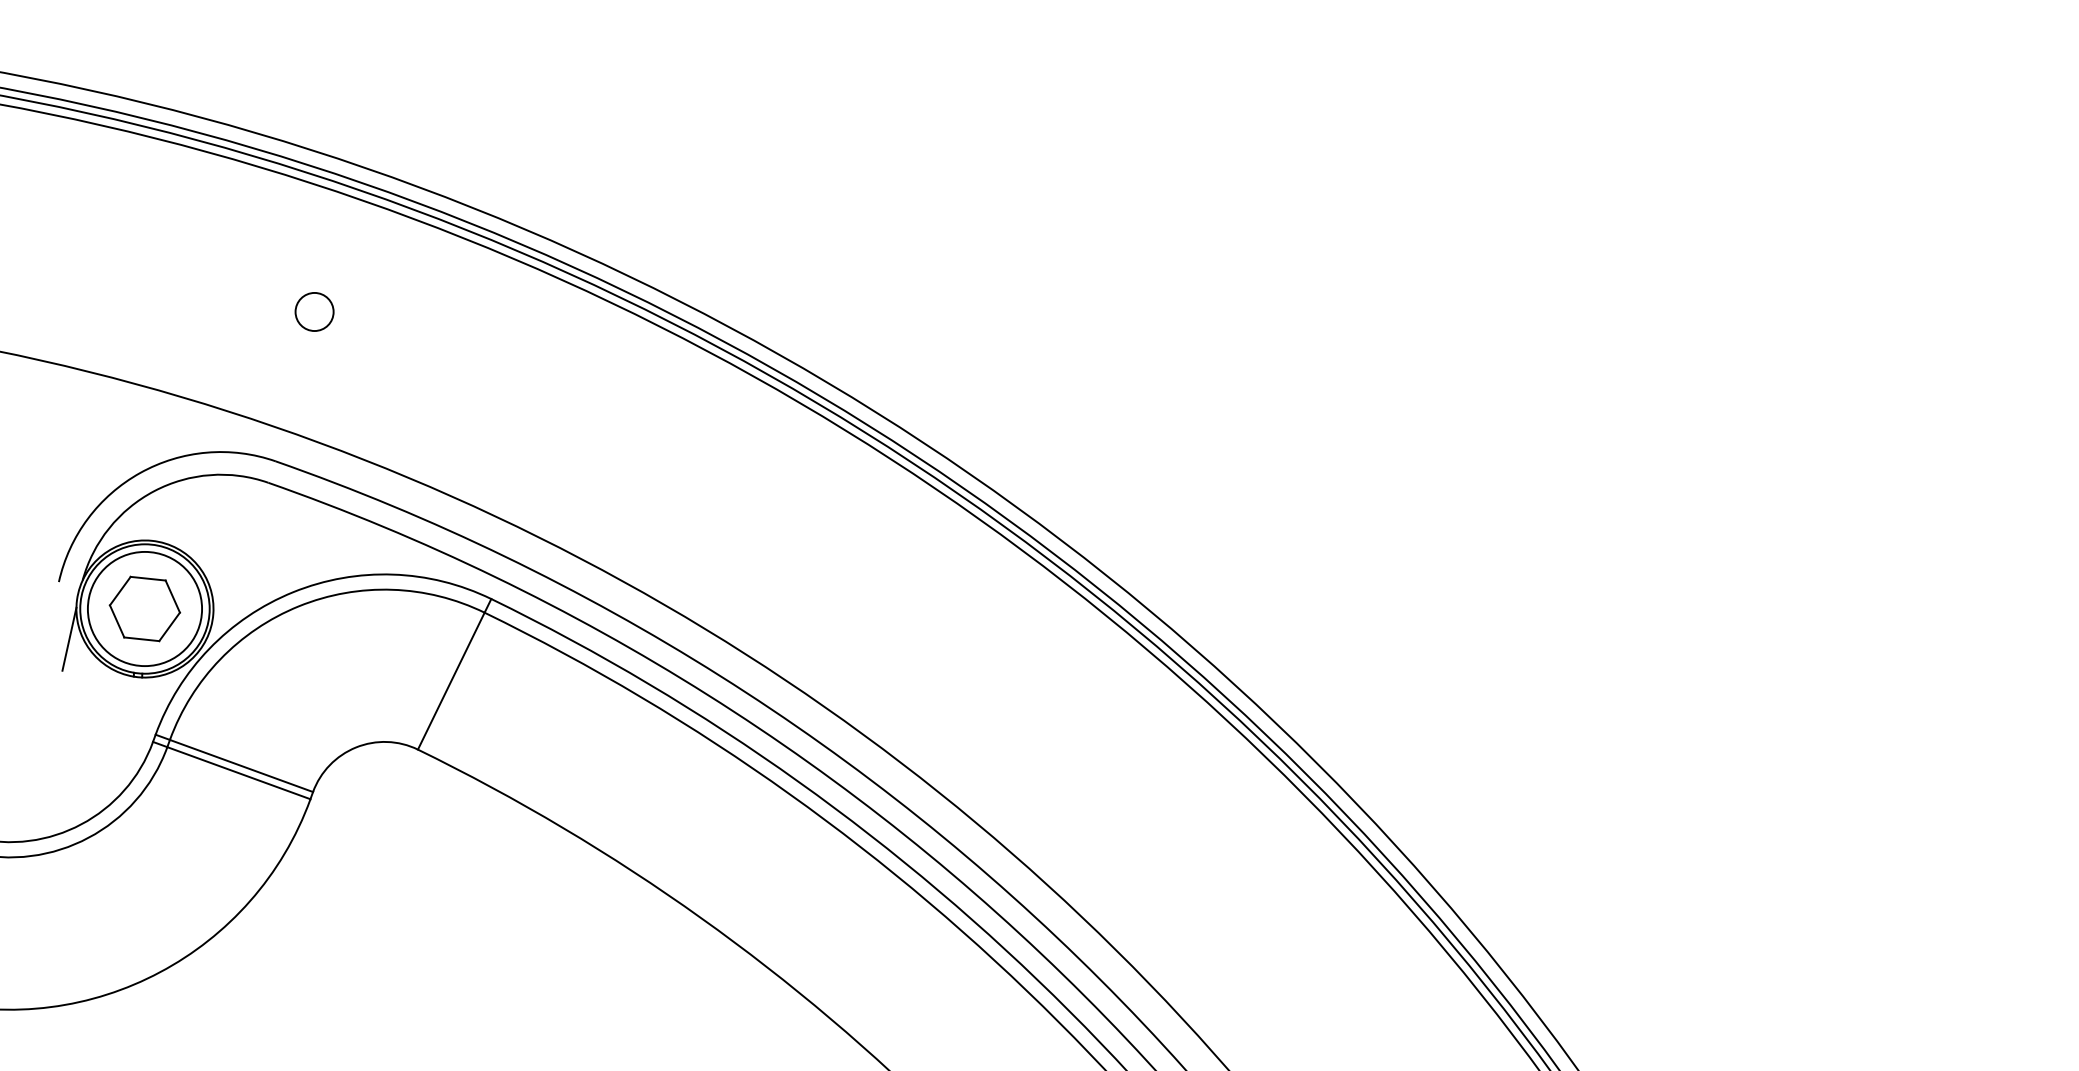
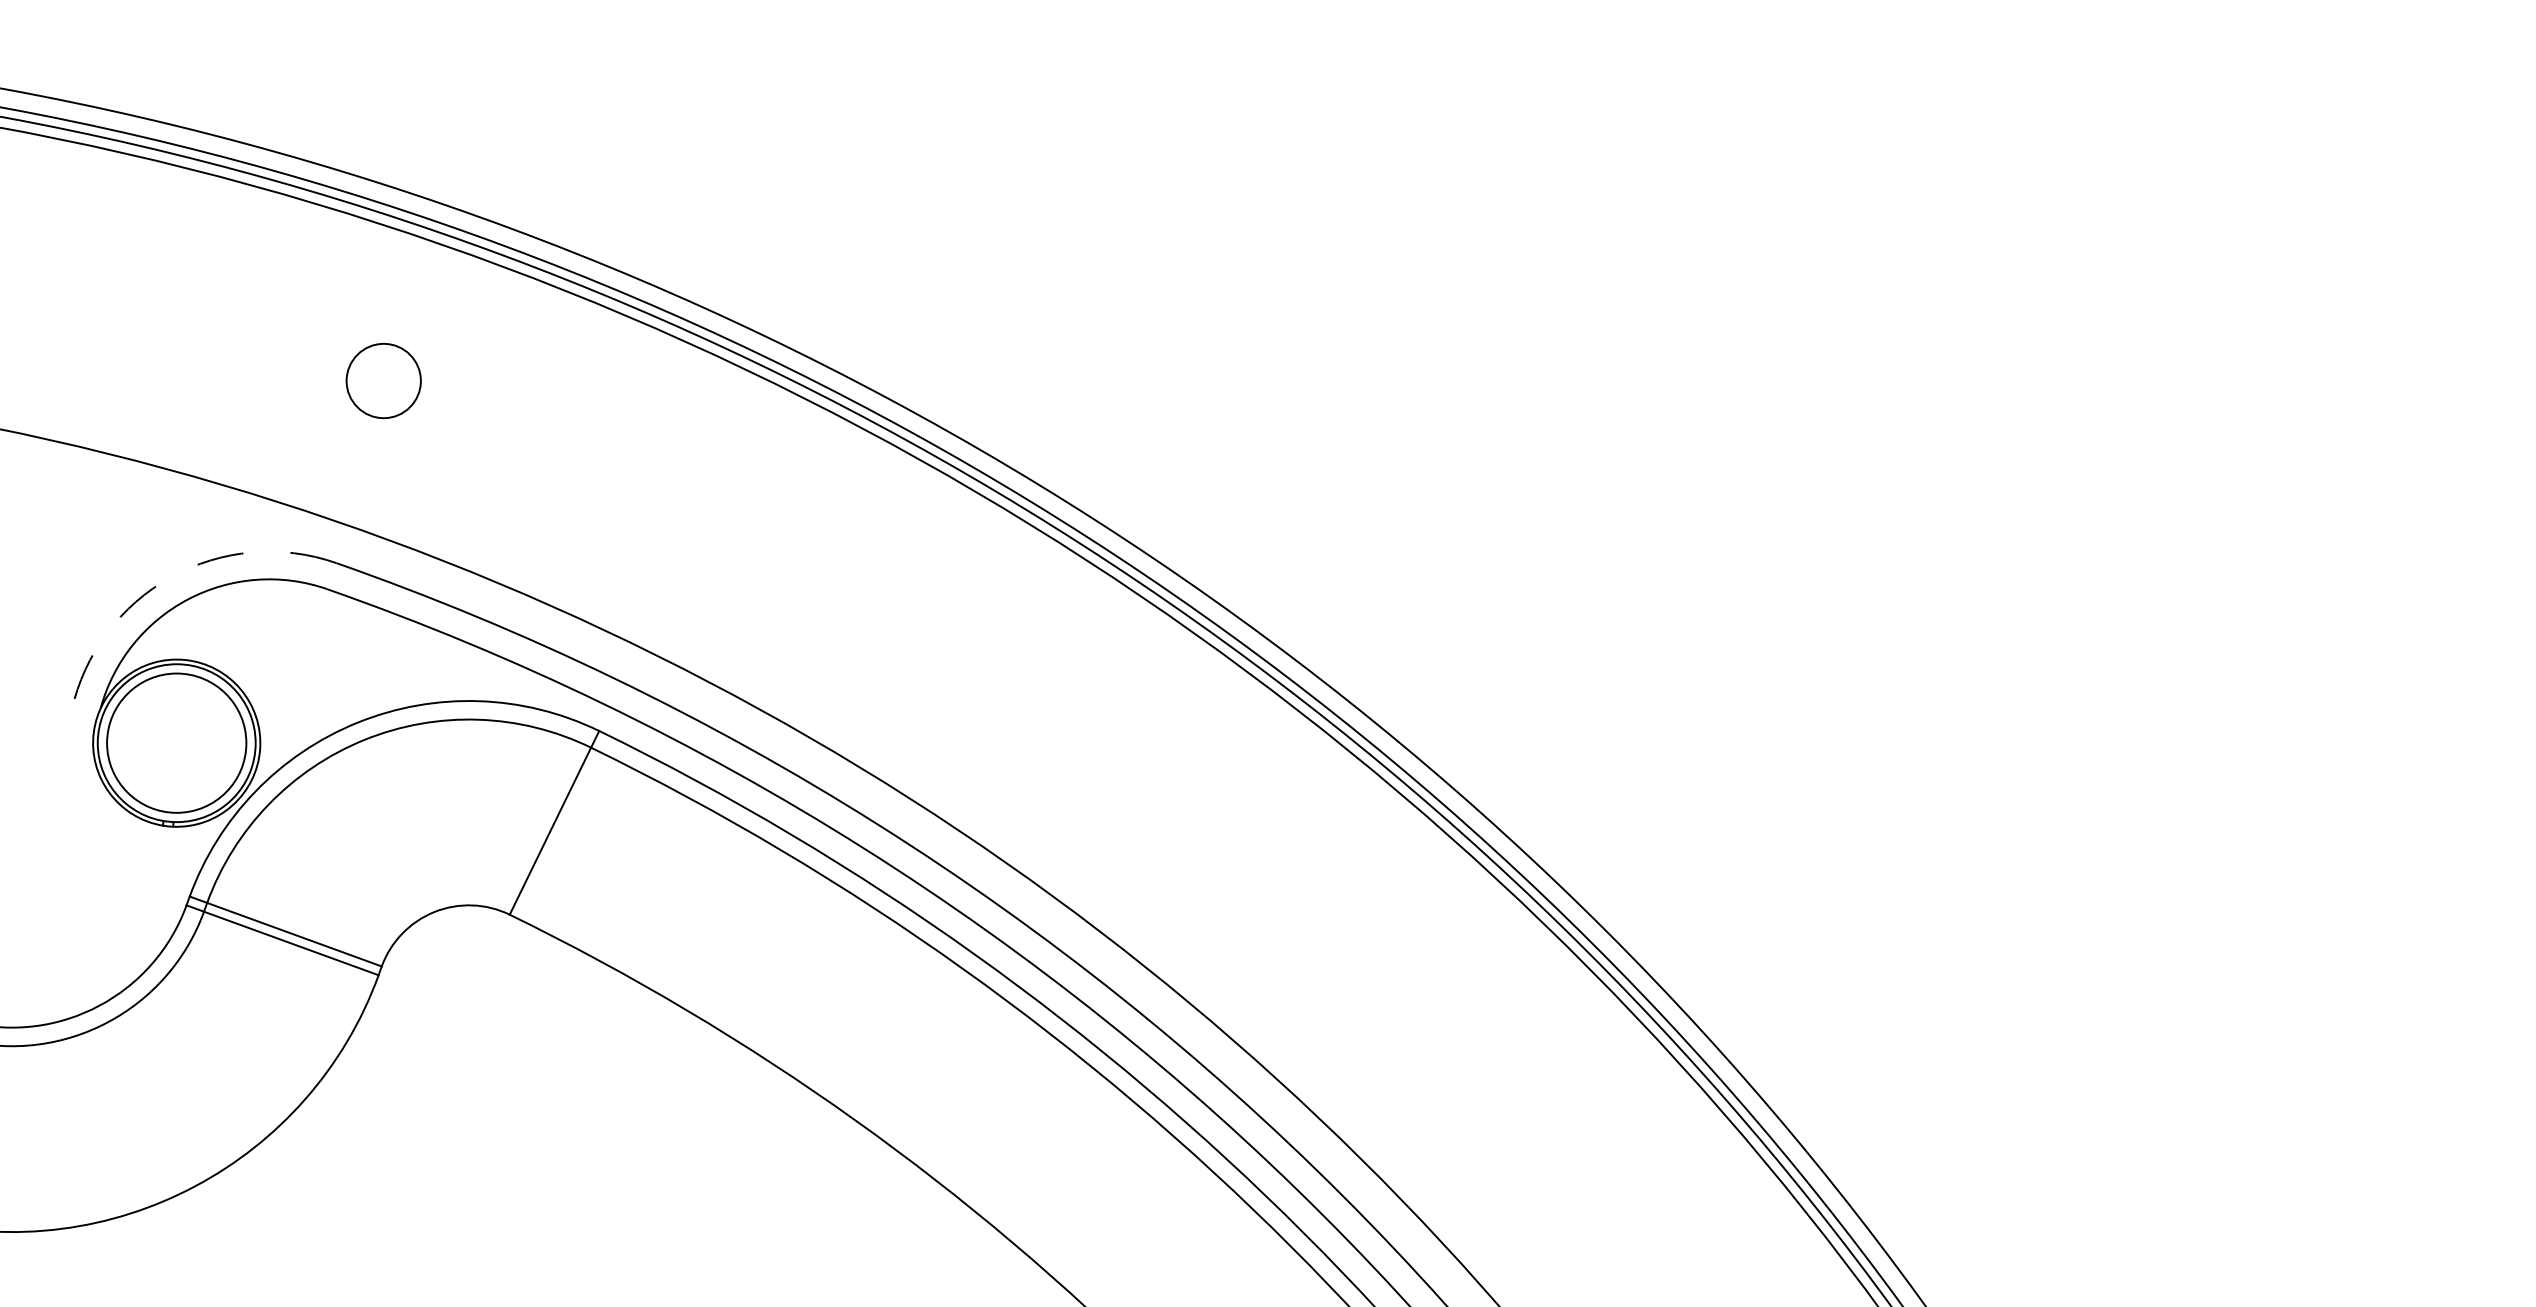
circle: (314, 311) -> (383, 380), size x1.6
arc: (139, 473) -> (170, 577), solid -> dashed
part: (144, 609) -> (176, 743), removed
line: (69, 638) -> (84, 779), removed

